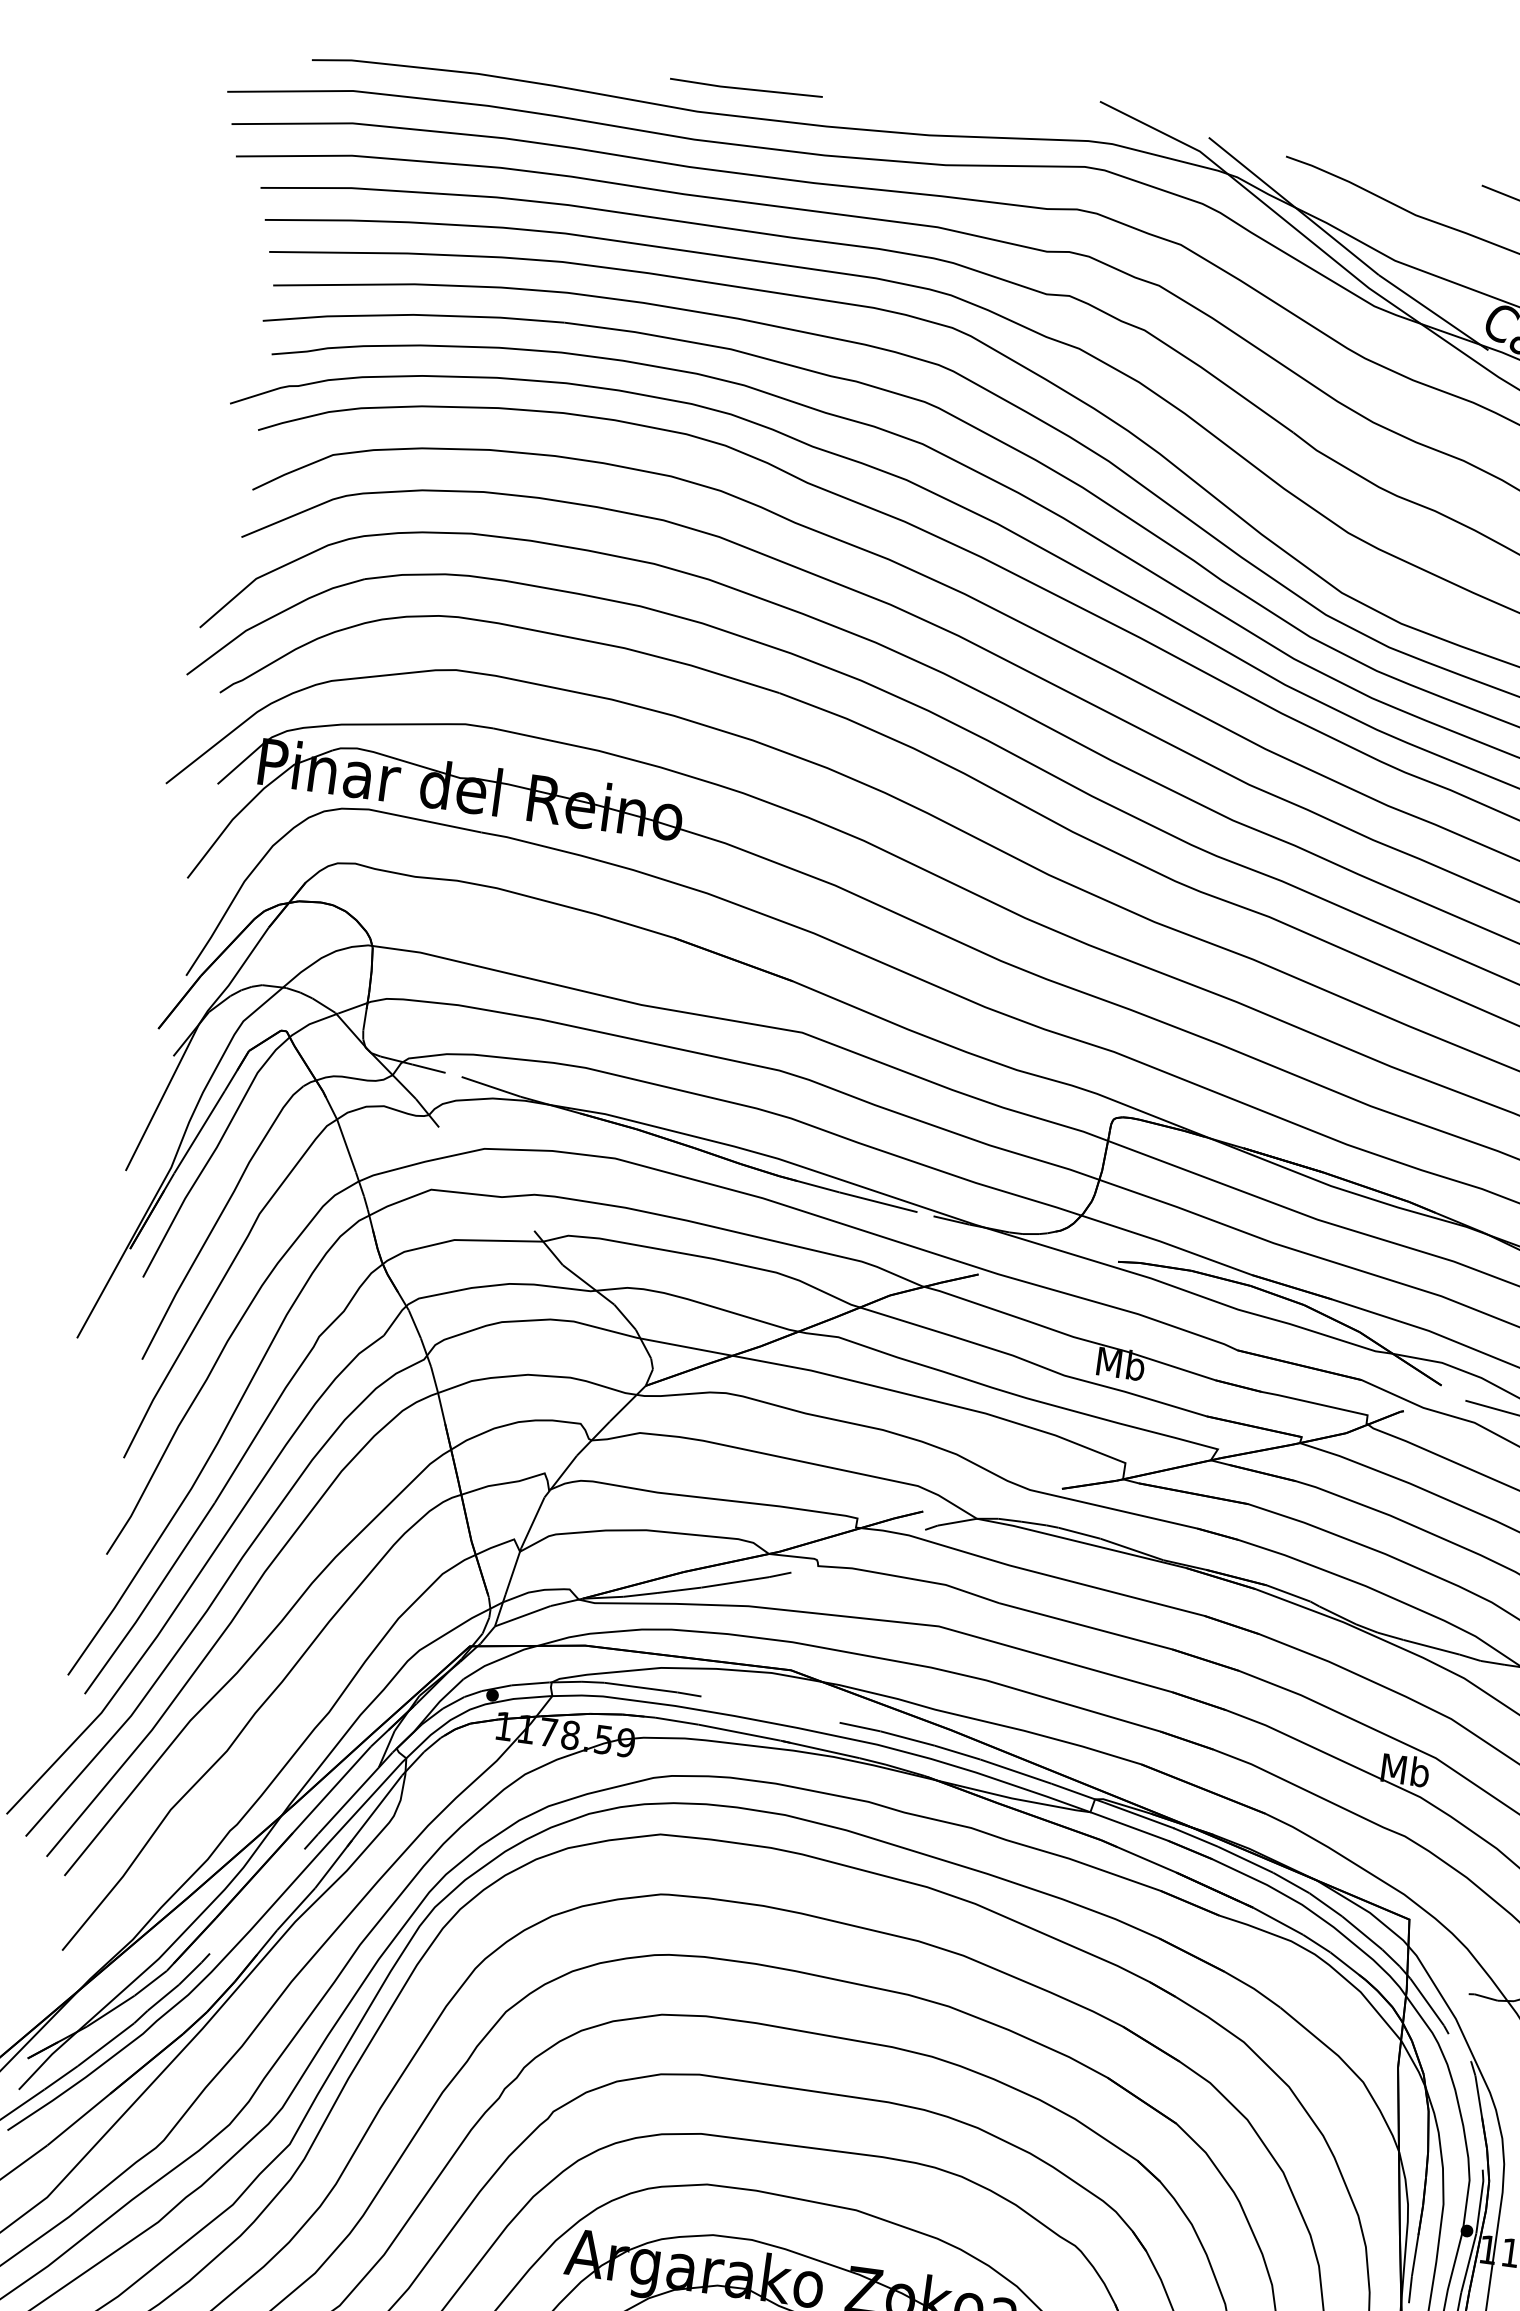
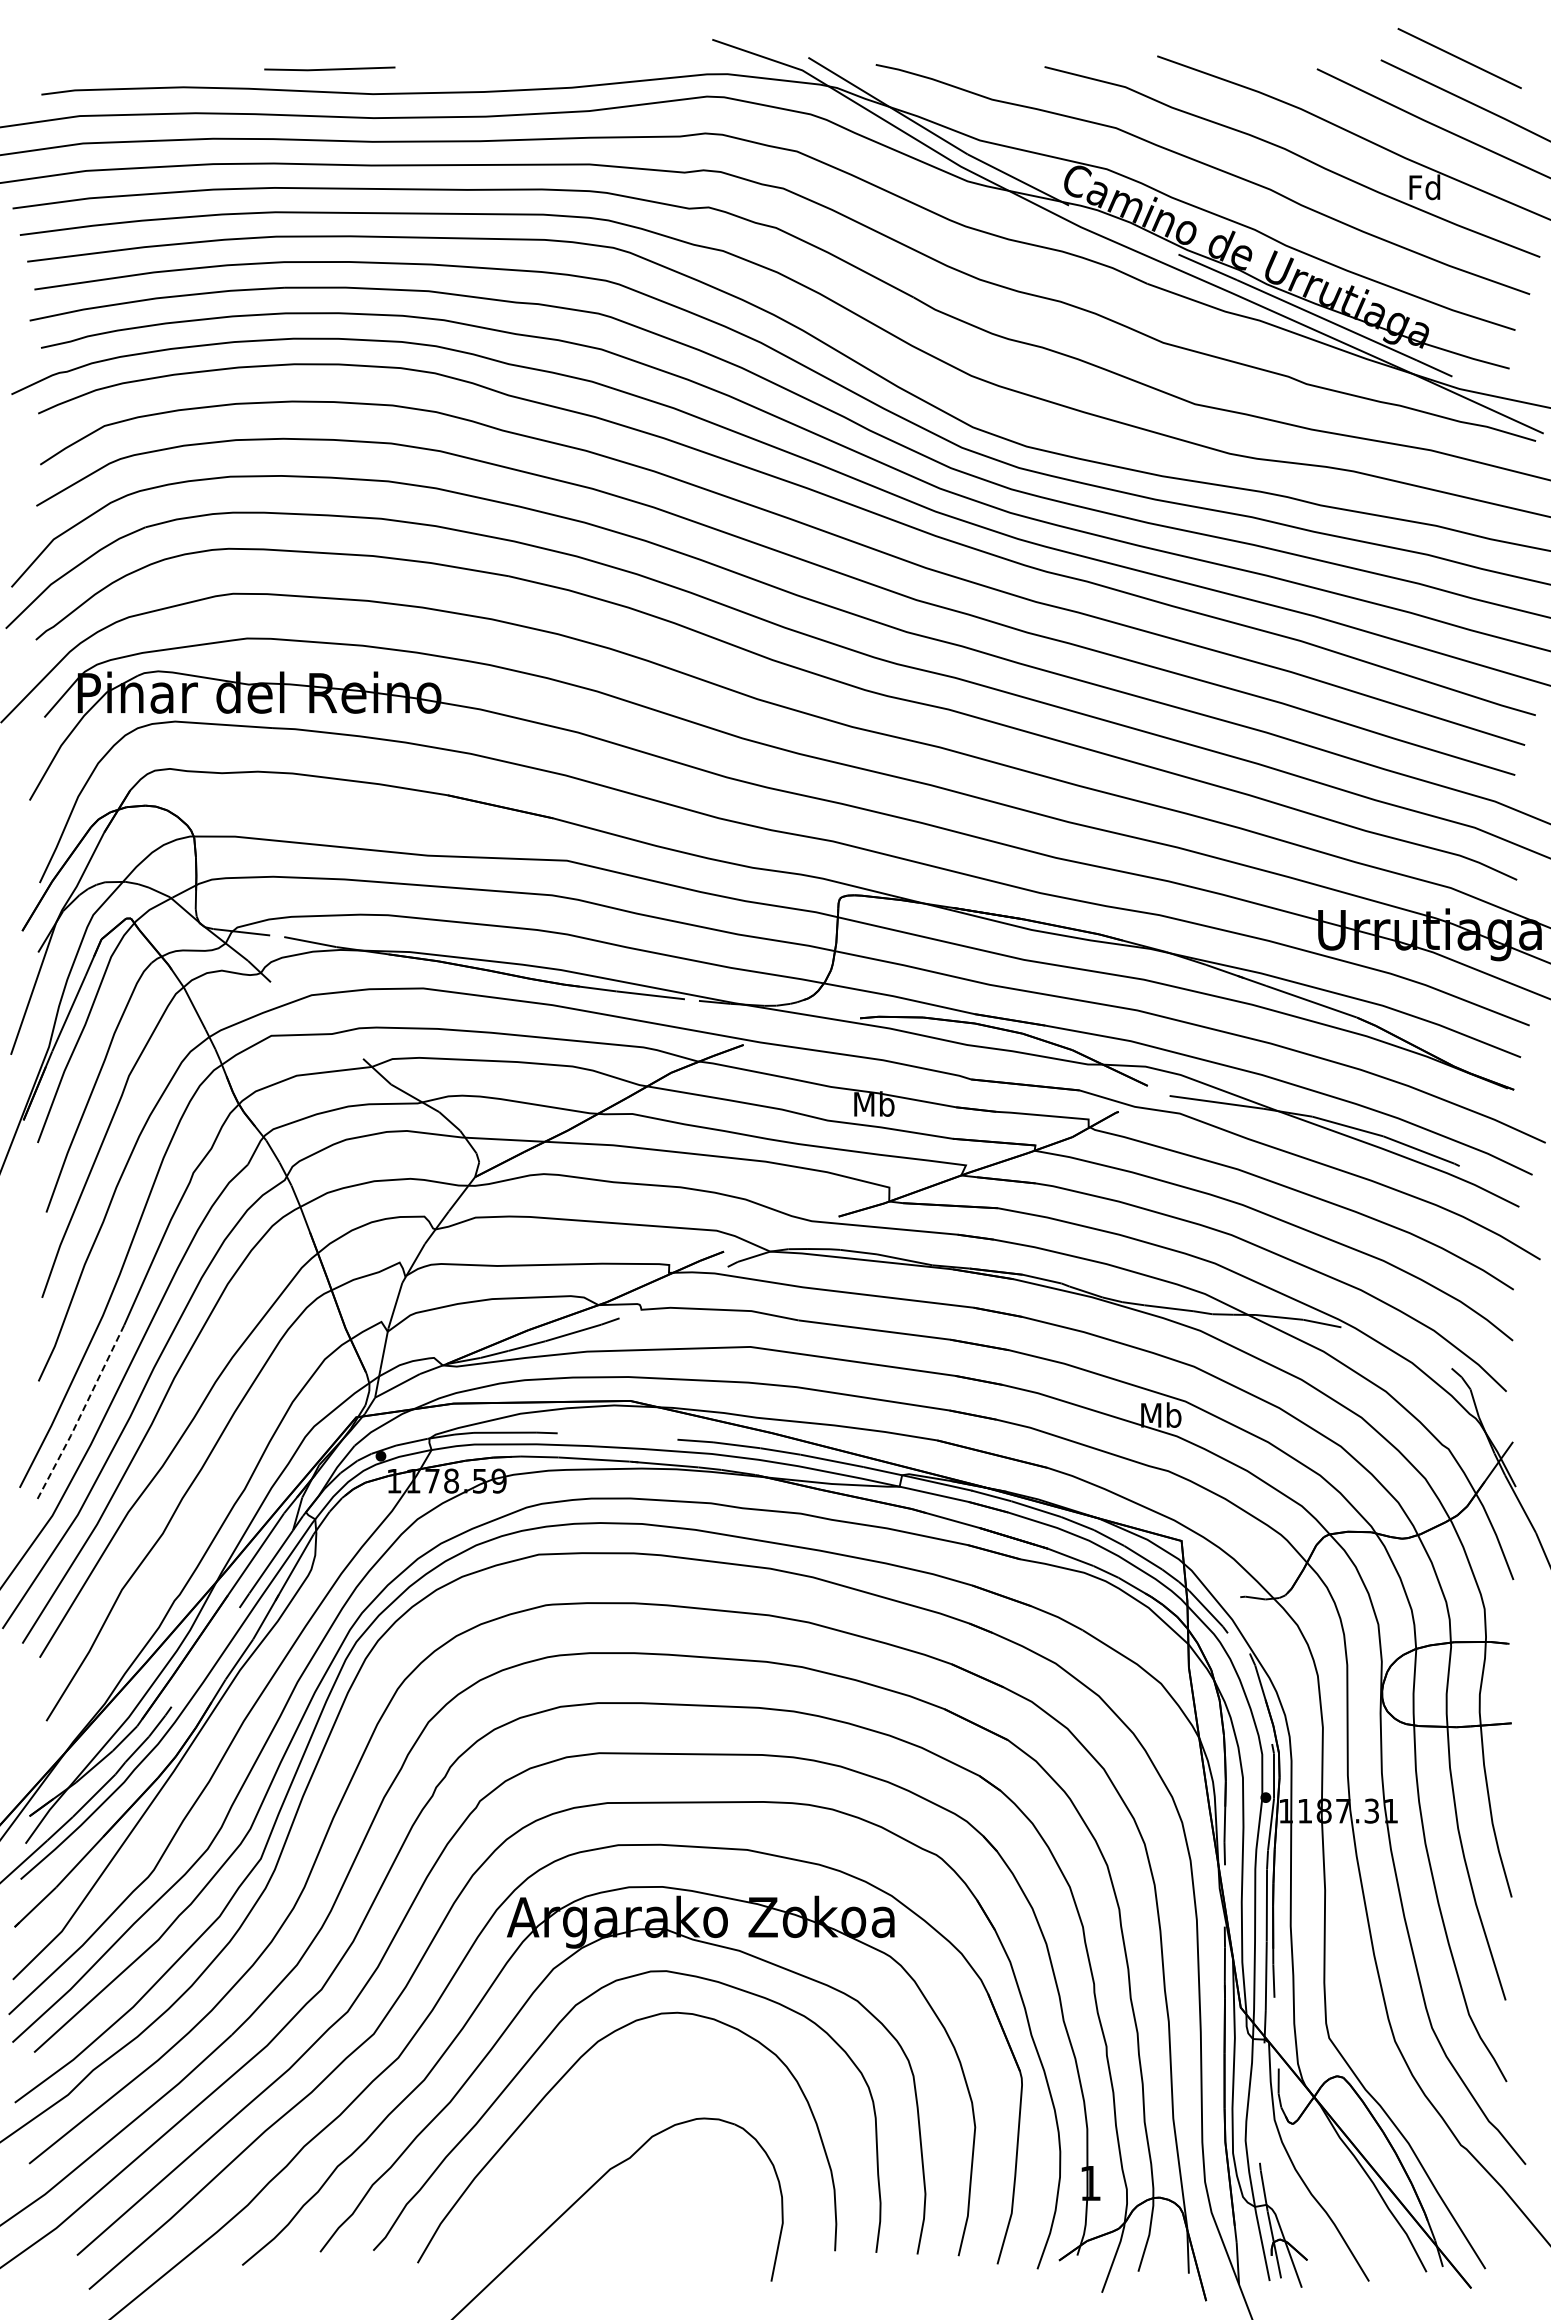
line: (746, 87) -> (329, 68), moved
line: (151, 1599) -> (81, 1414), solid -> dashed

